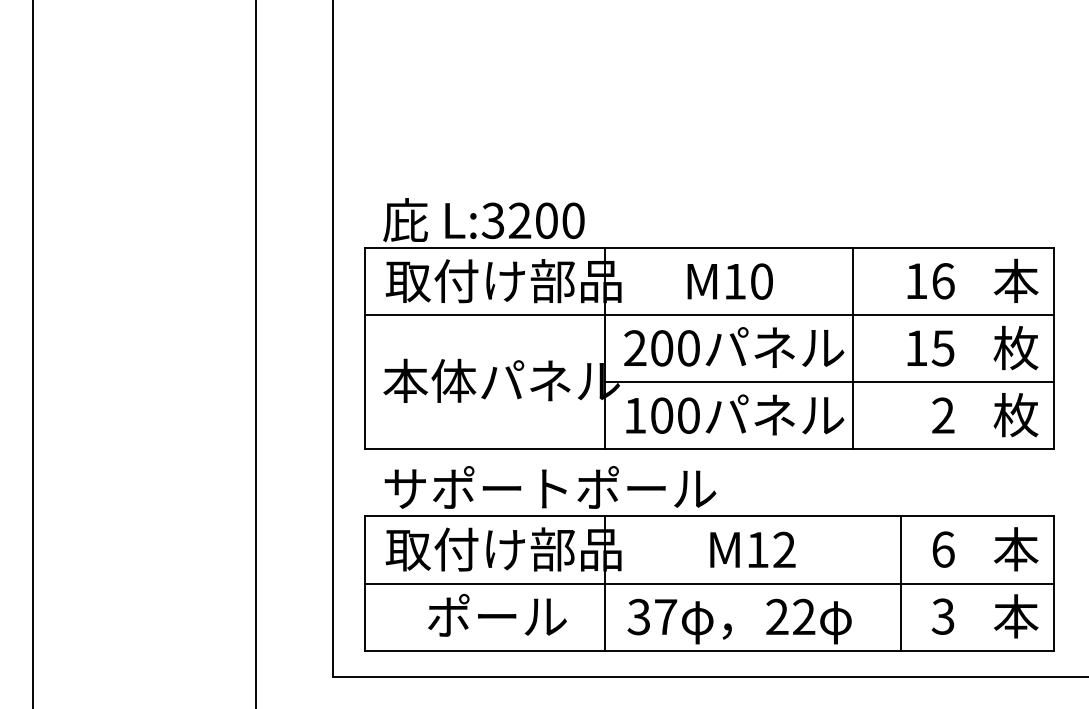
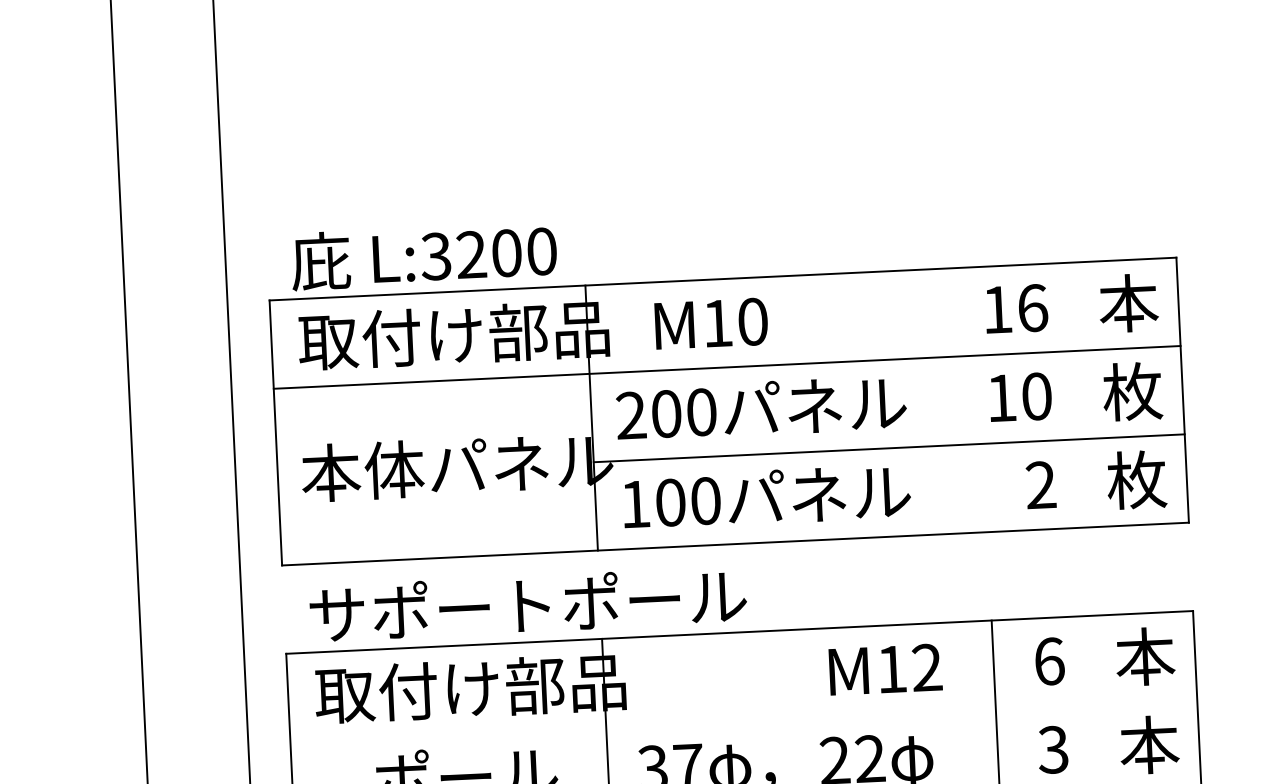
text: (729, 281) -> (710, 323), moved
line: (852, 348) -> (917, 402), removed
text: (942, 348) -> (1035, 396), 15 -> 10
text: (752, 549) -> (885, 669), moved
line: (709, 583) -> (743, 720), removed

